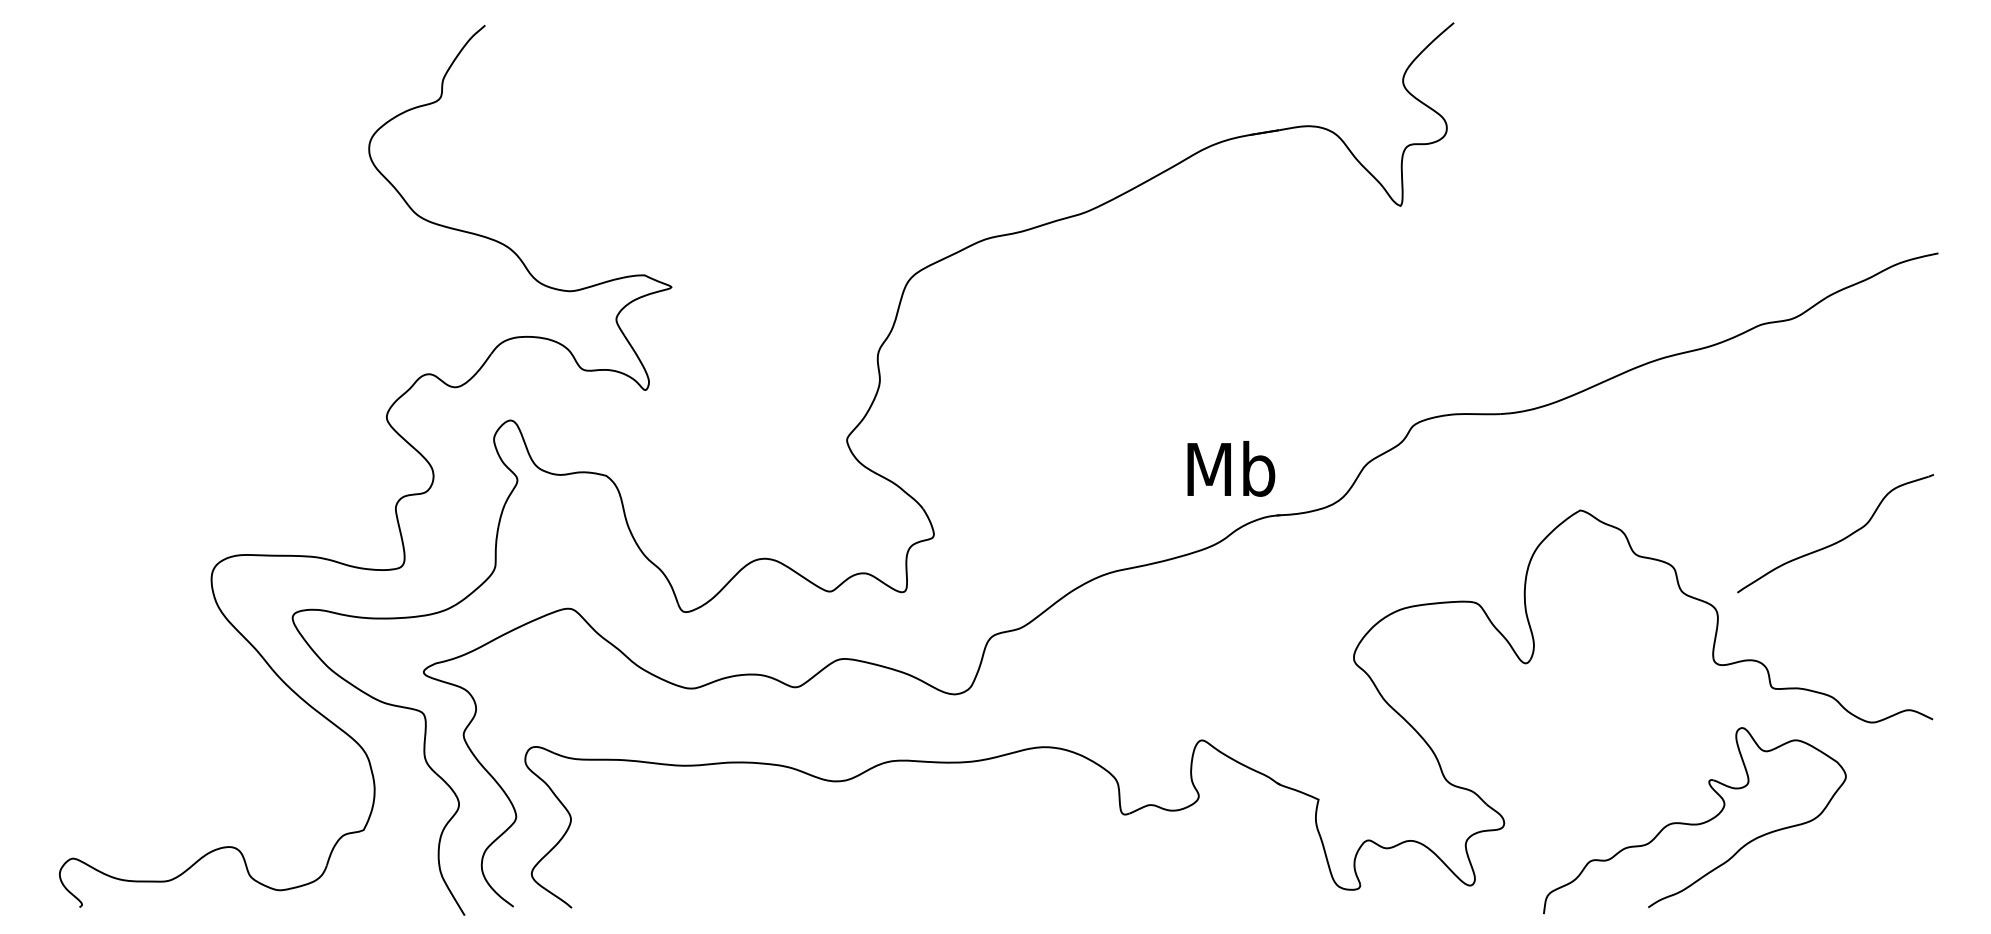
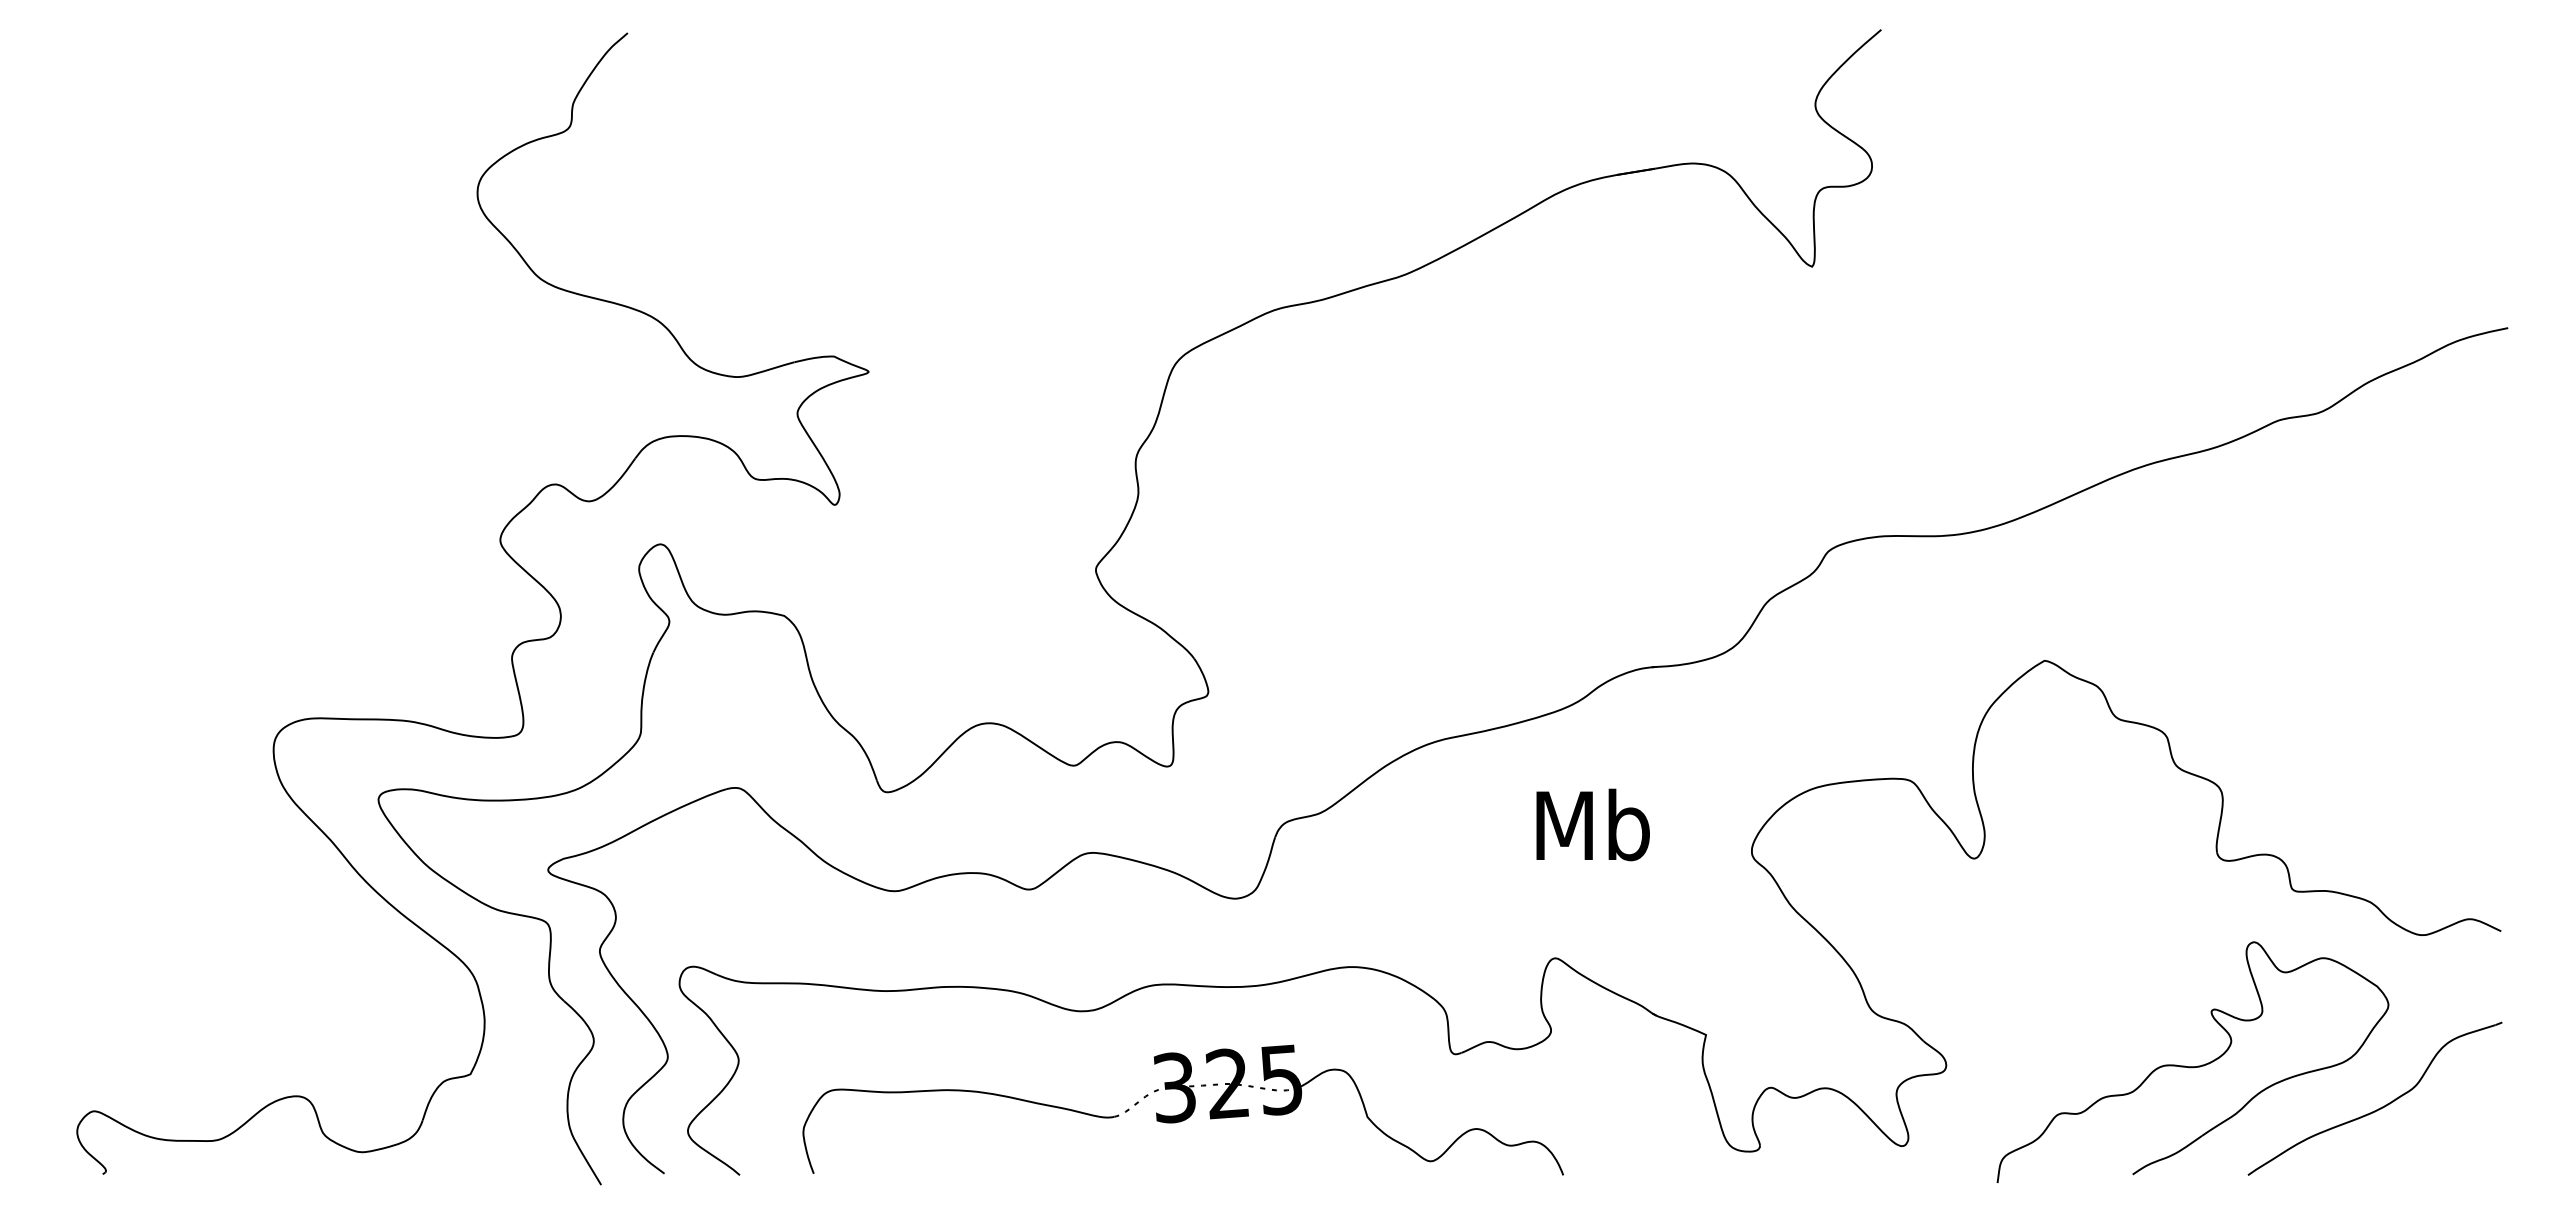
text: (1230, 468) -> (1592, 824), moved
part: (1838, 541) -> (2378, 1108), moved
part: (913, 857) -> (1182, 1109), added

